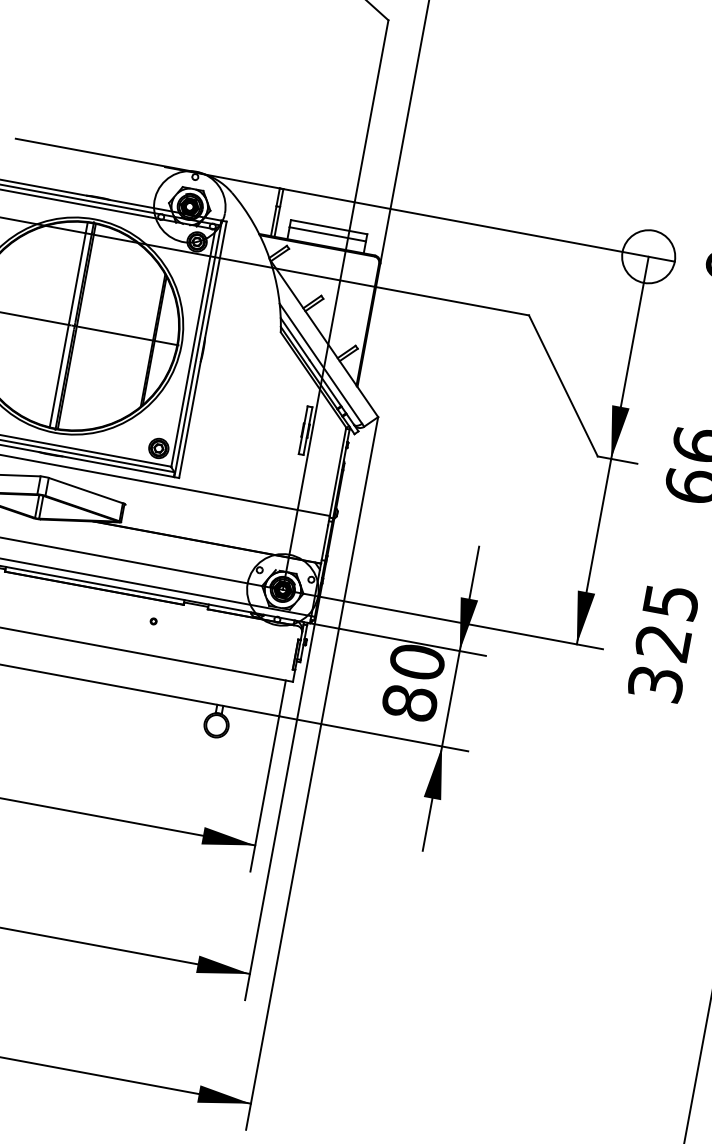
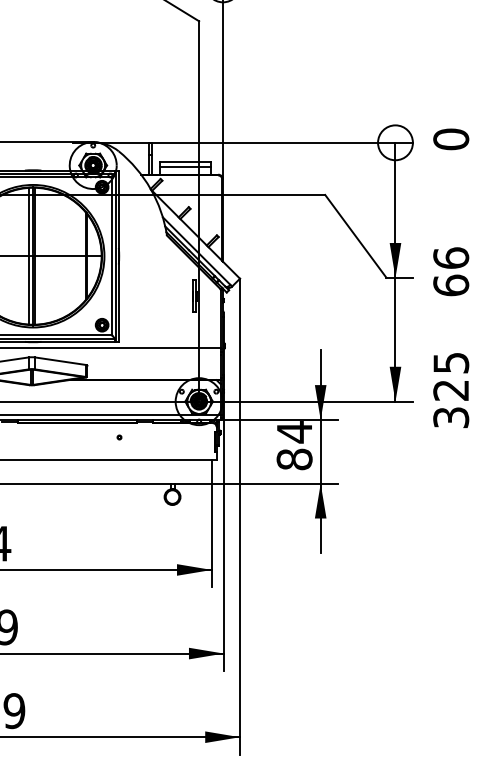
text: (417, 662) -> (294, 432), 80 -> 84

